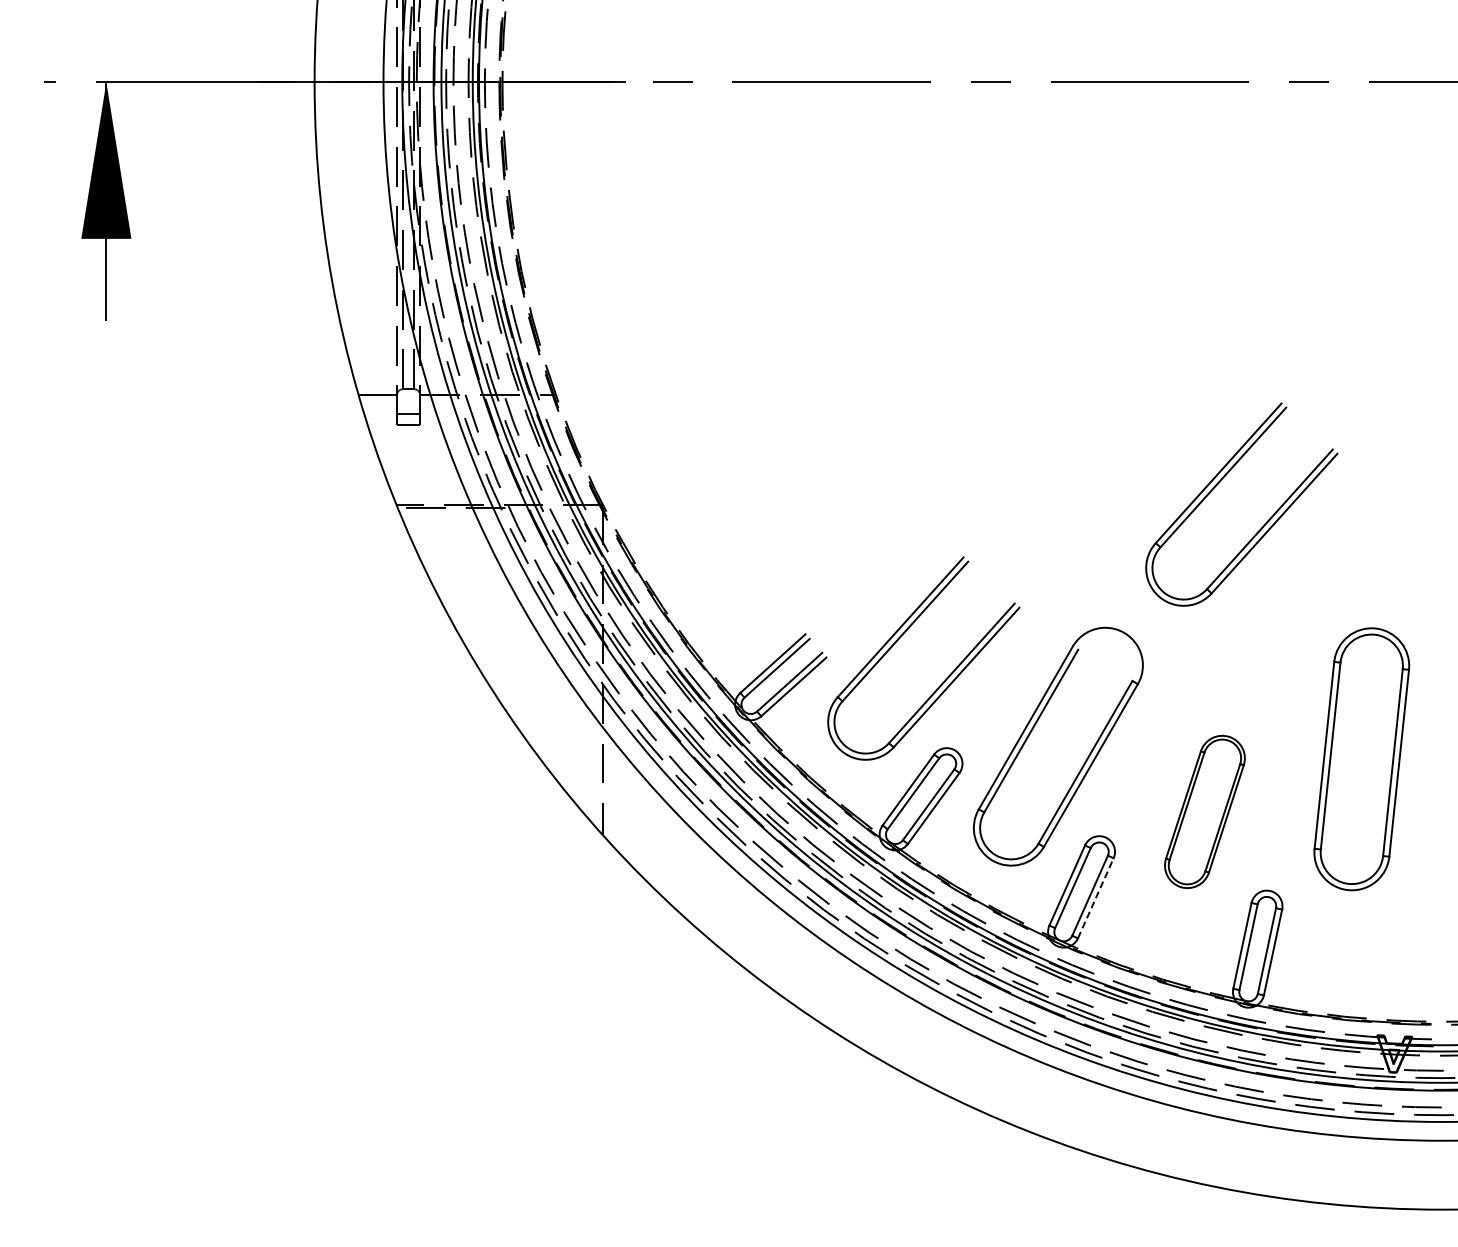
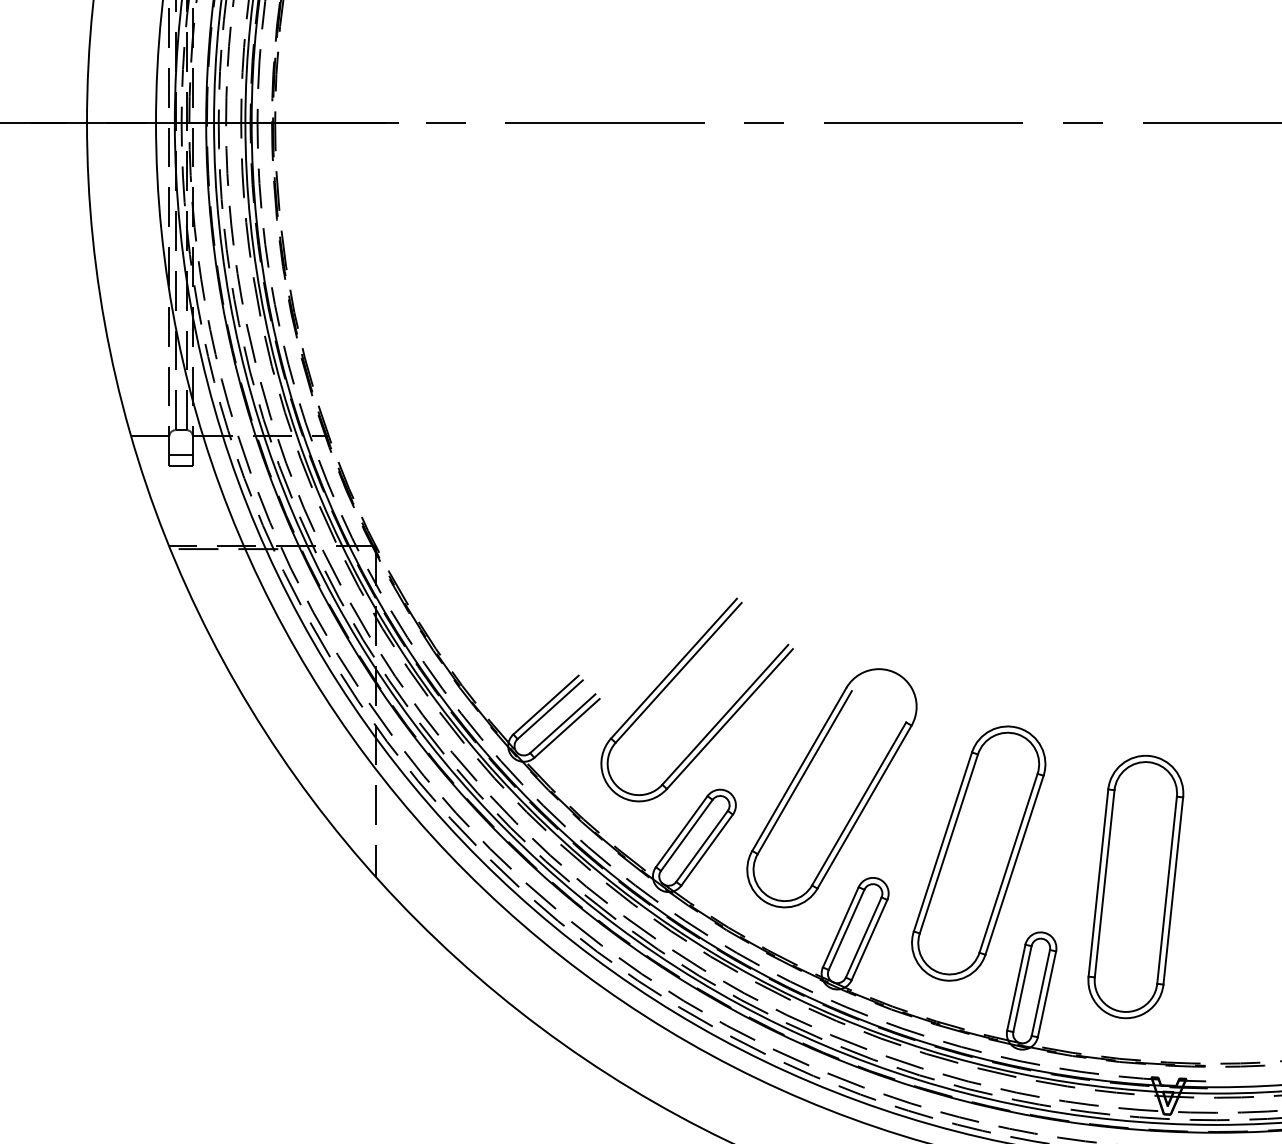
part: (1264, 523) -> (1038, 564), removed
part: (1361, 759) -> (1135, 887), moved
part: (1204, 811) -> (978, 853), size x1.67
line: (1095, 898) -> (869, 940), dashed -> solid

